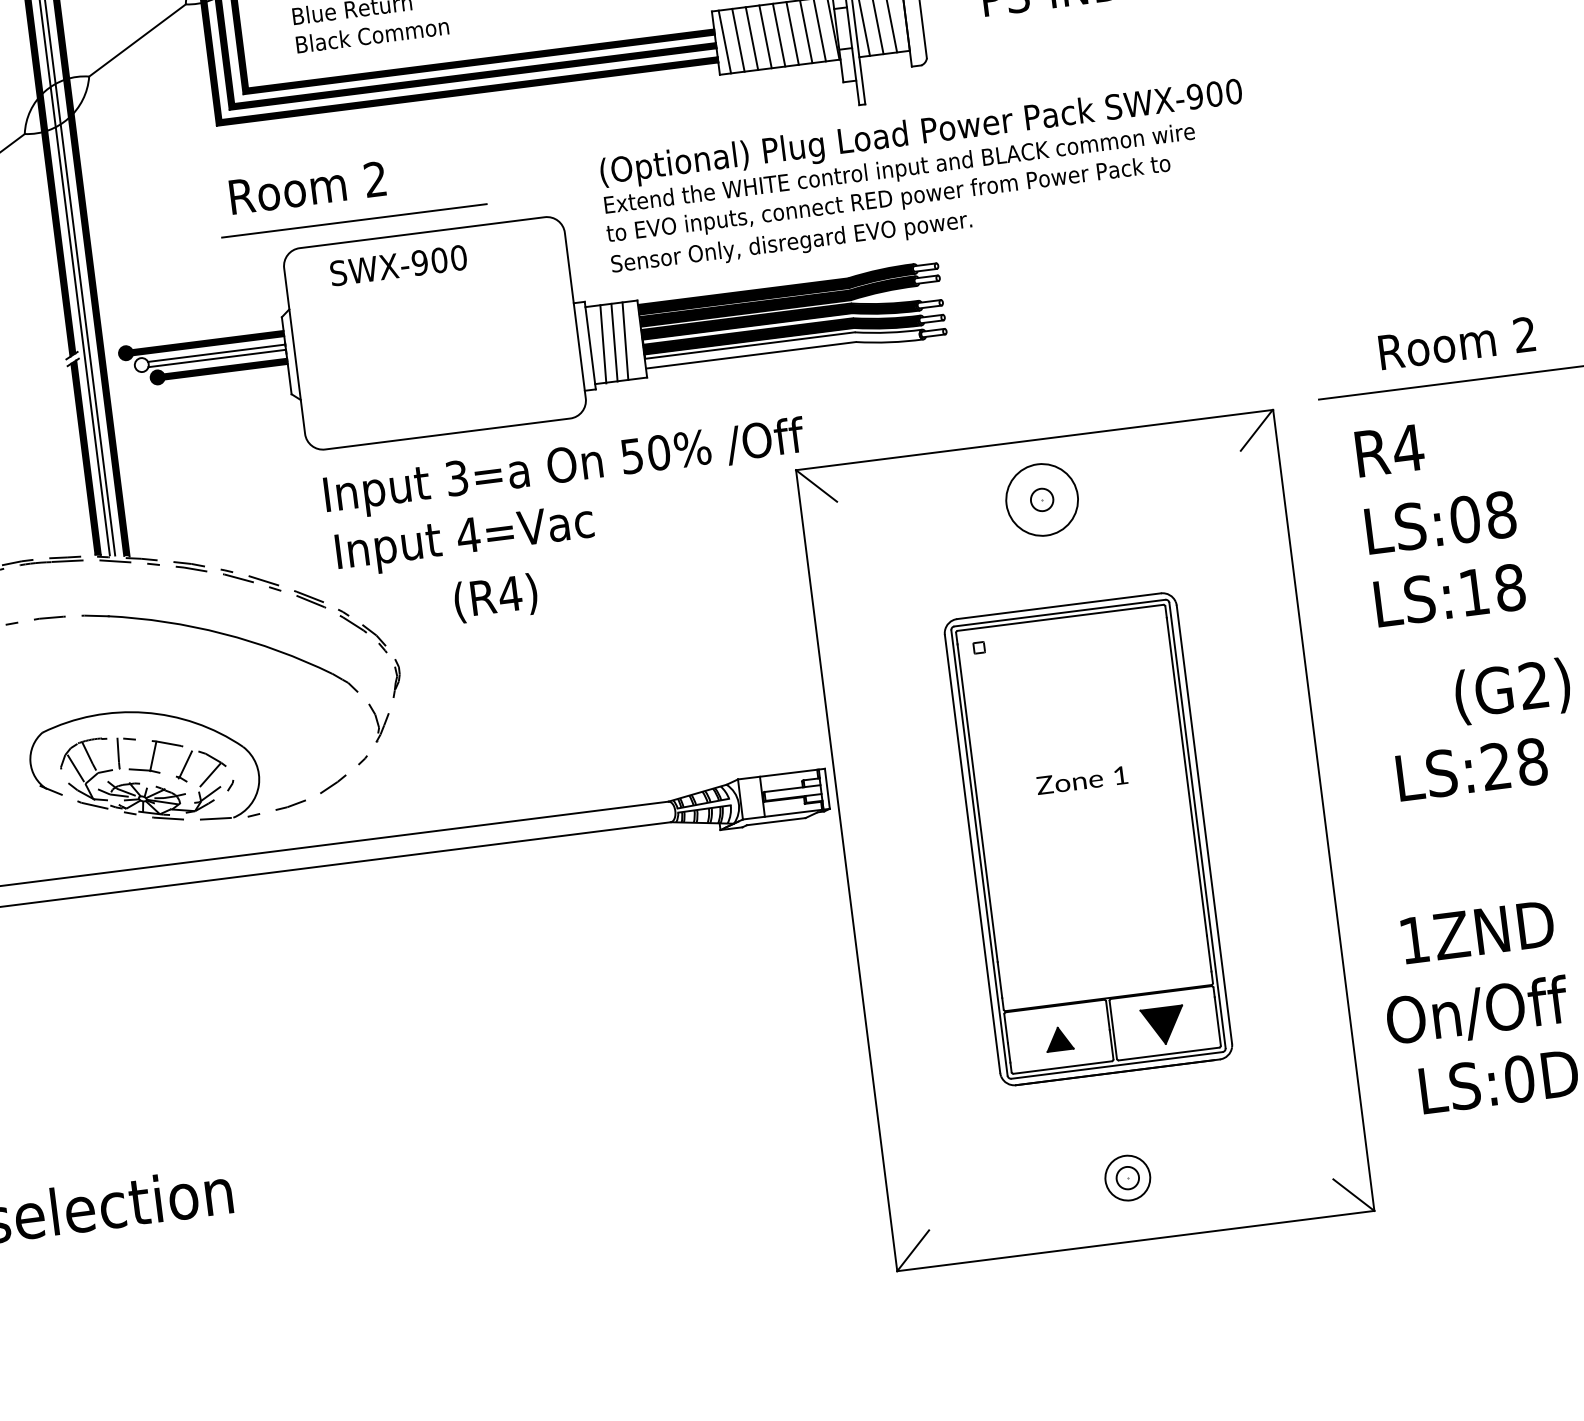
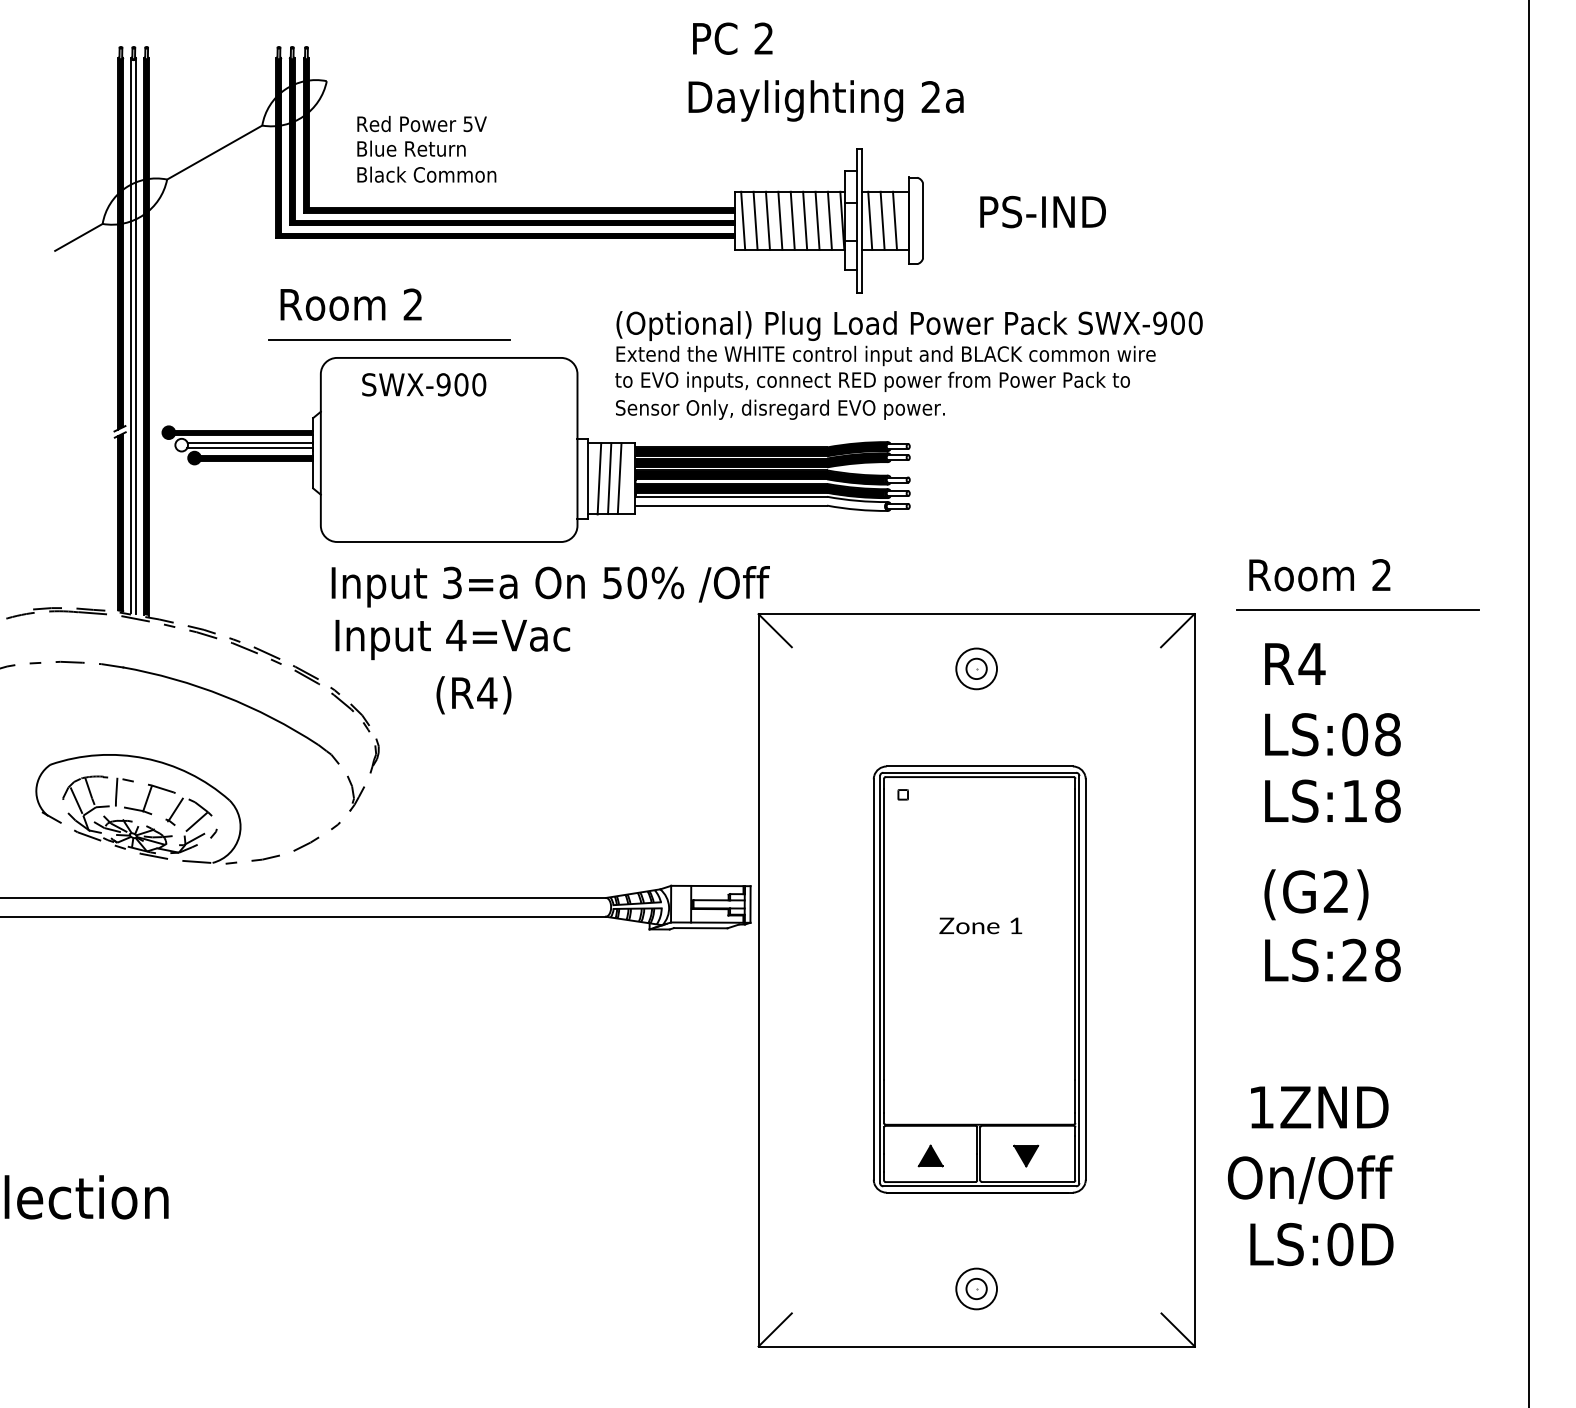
text: (1456, 343) -> (1319, 575), moved
circle: (1041, 499) -> (976, 668), size x0.62
text: (1512, 691) -> (1316, 894), moved
part: (1163, 1025) -> (1026, 1155), size x0.62

